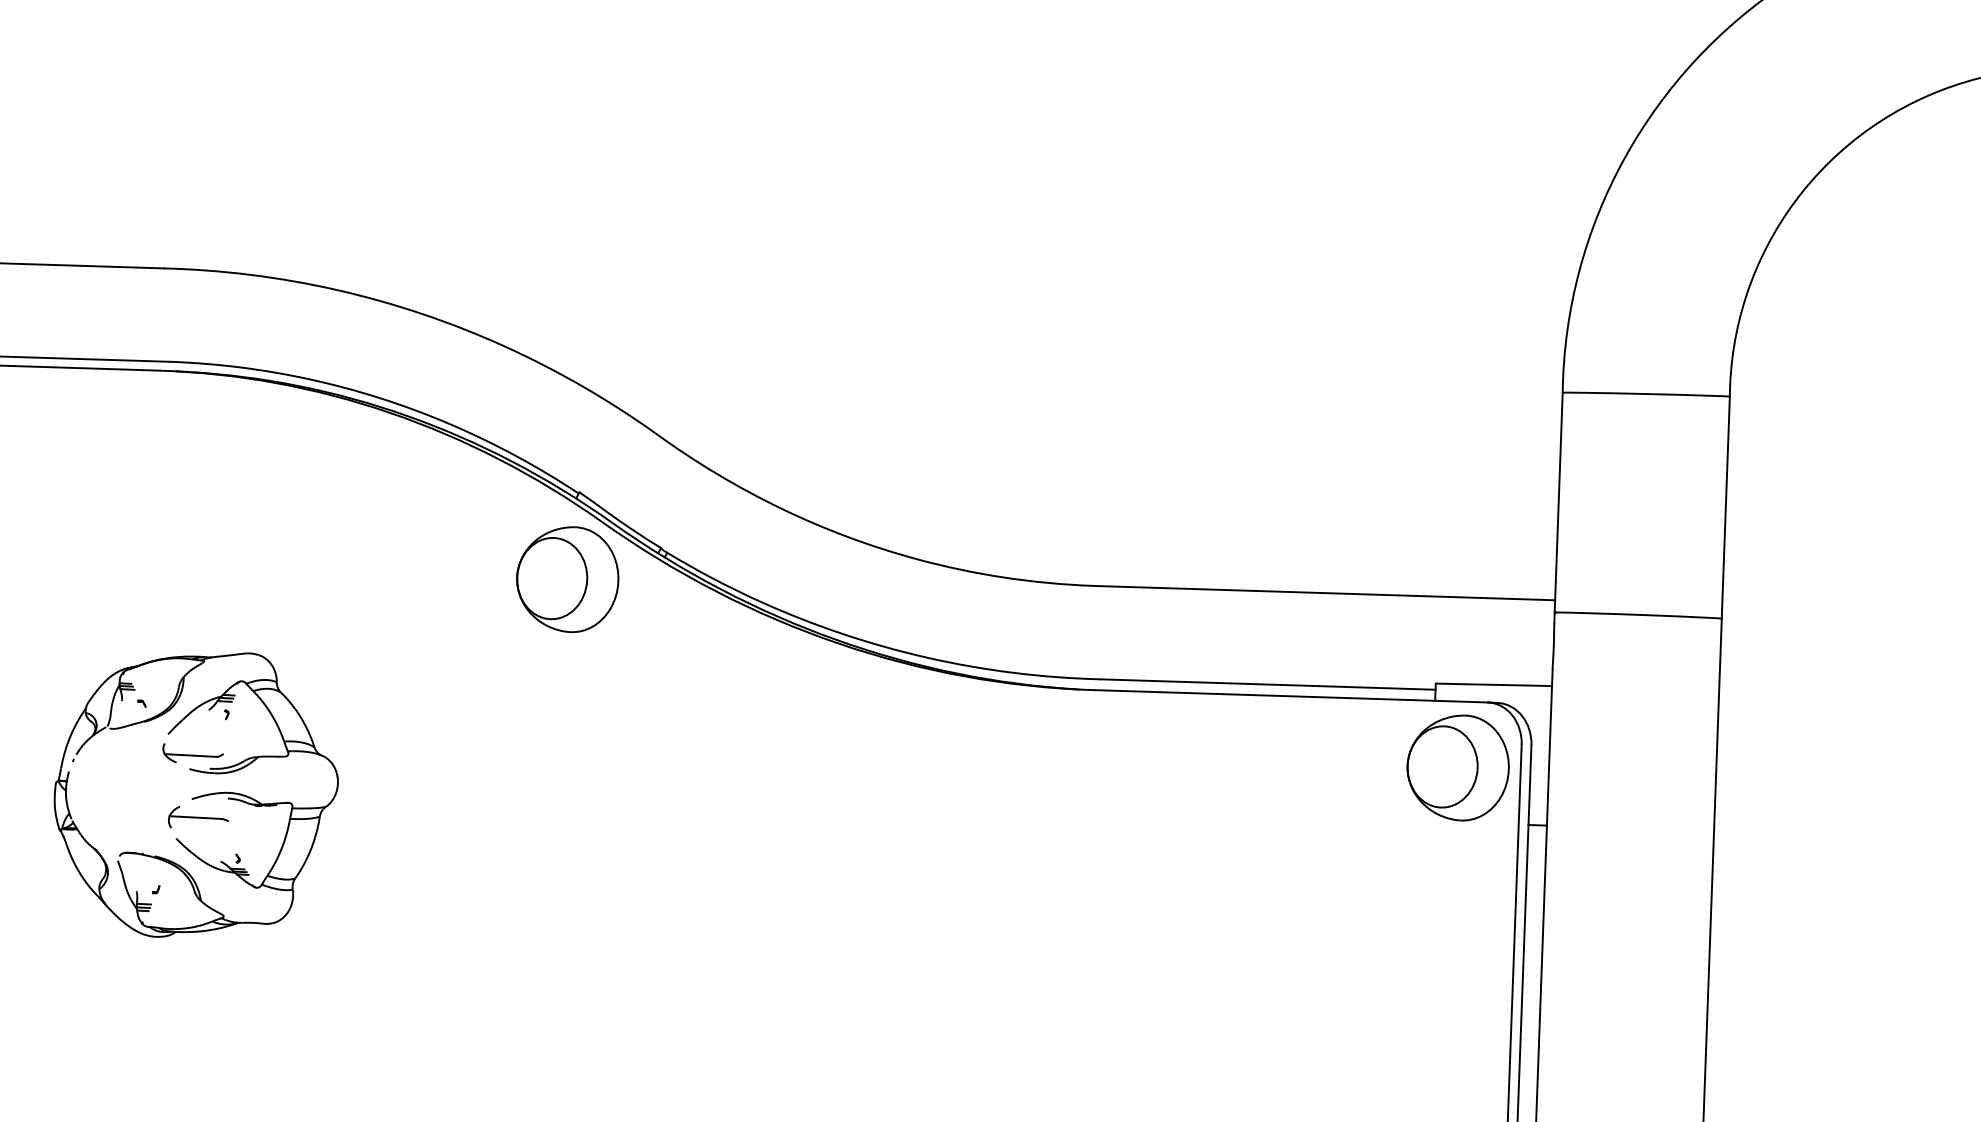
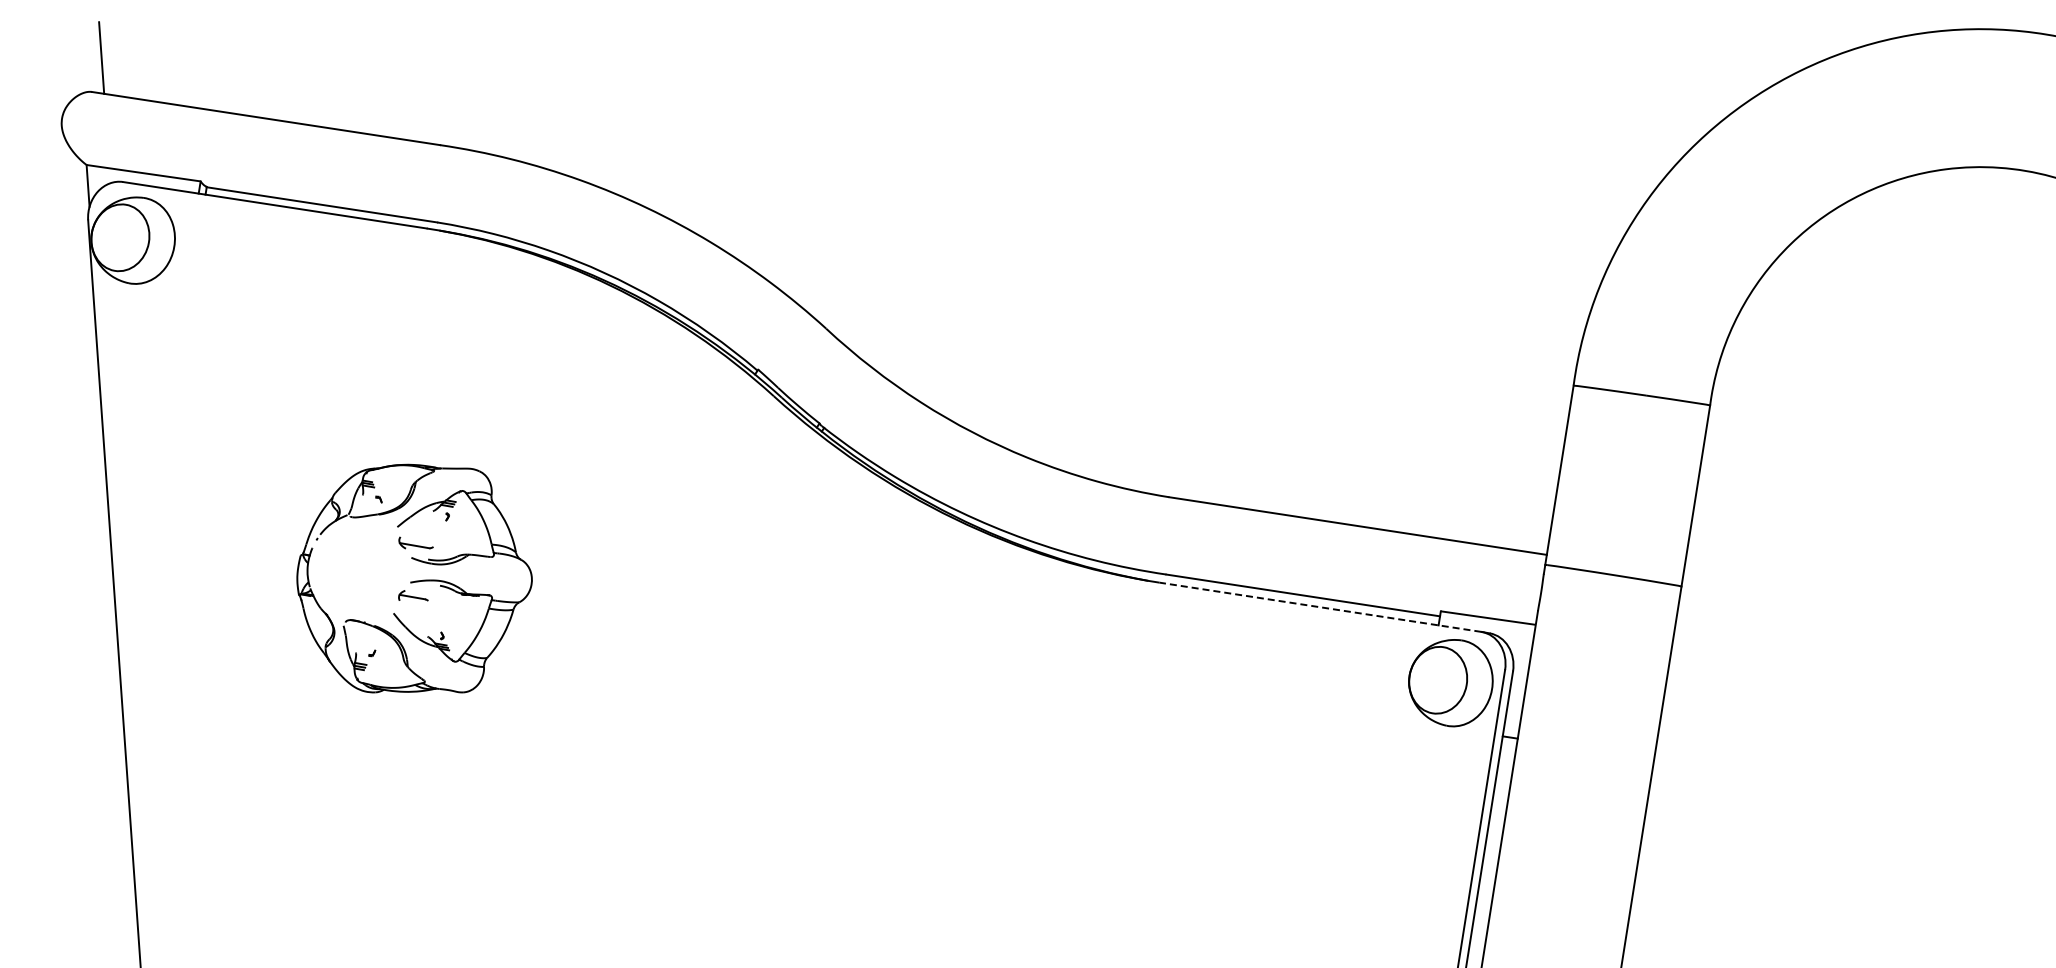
part: (567, 580) -> (739, 440), removed
line: (1290, 696) -> (1320, 607), solid -> dashed
part: (193, 749) -> (416, 542), size x0.7
part: (197, 814) -> (413, 595), size x0.6

